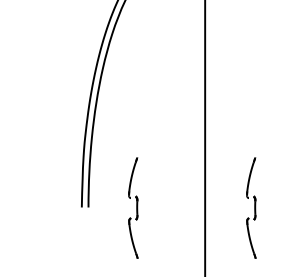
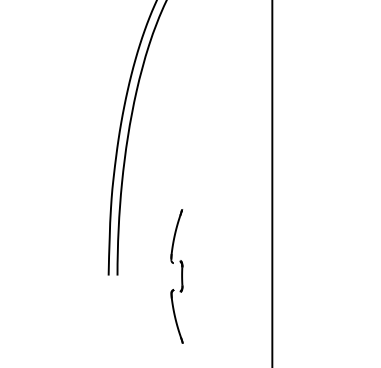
part: (251, 207) -> (333, 275), removed

